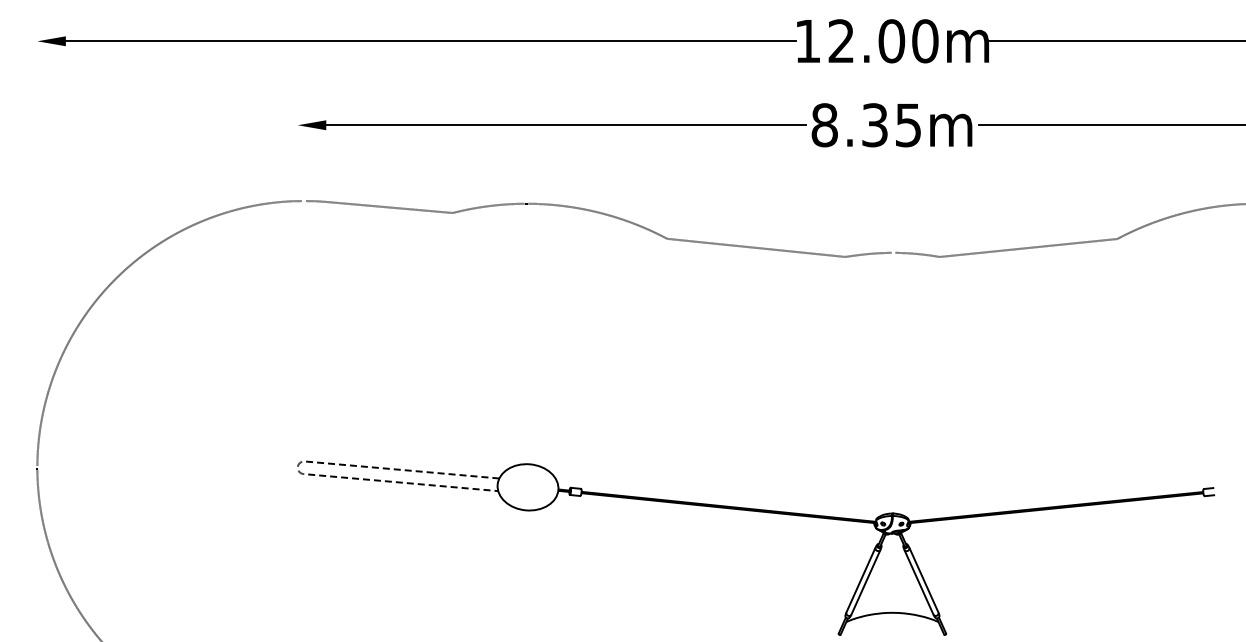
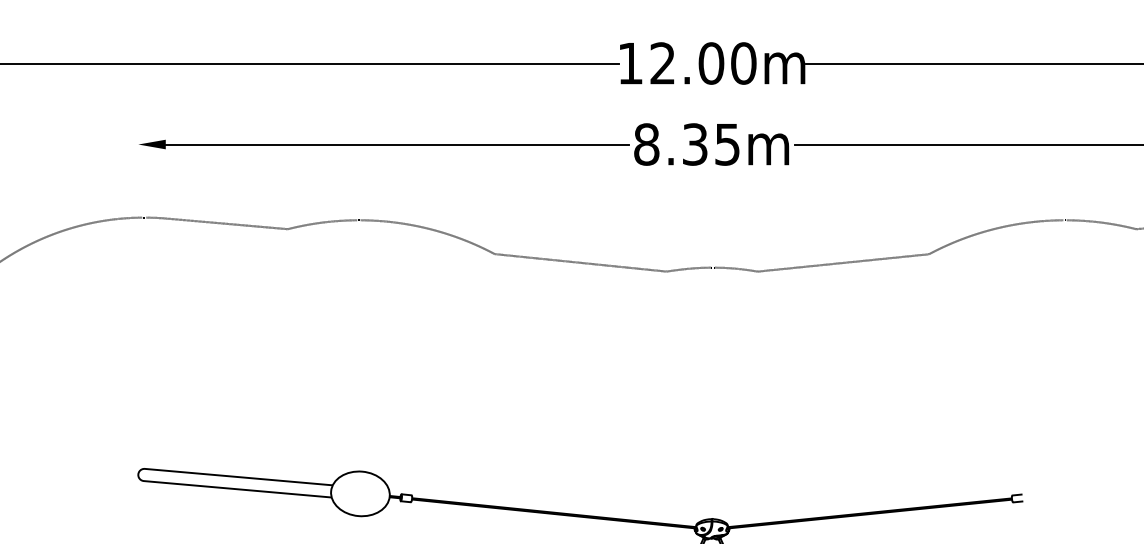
line: (297, 467) -> (138, 474), dashed -> solid

